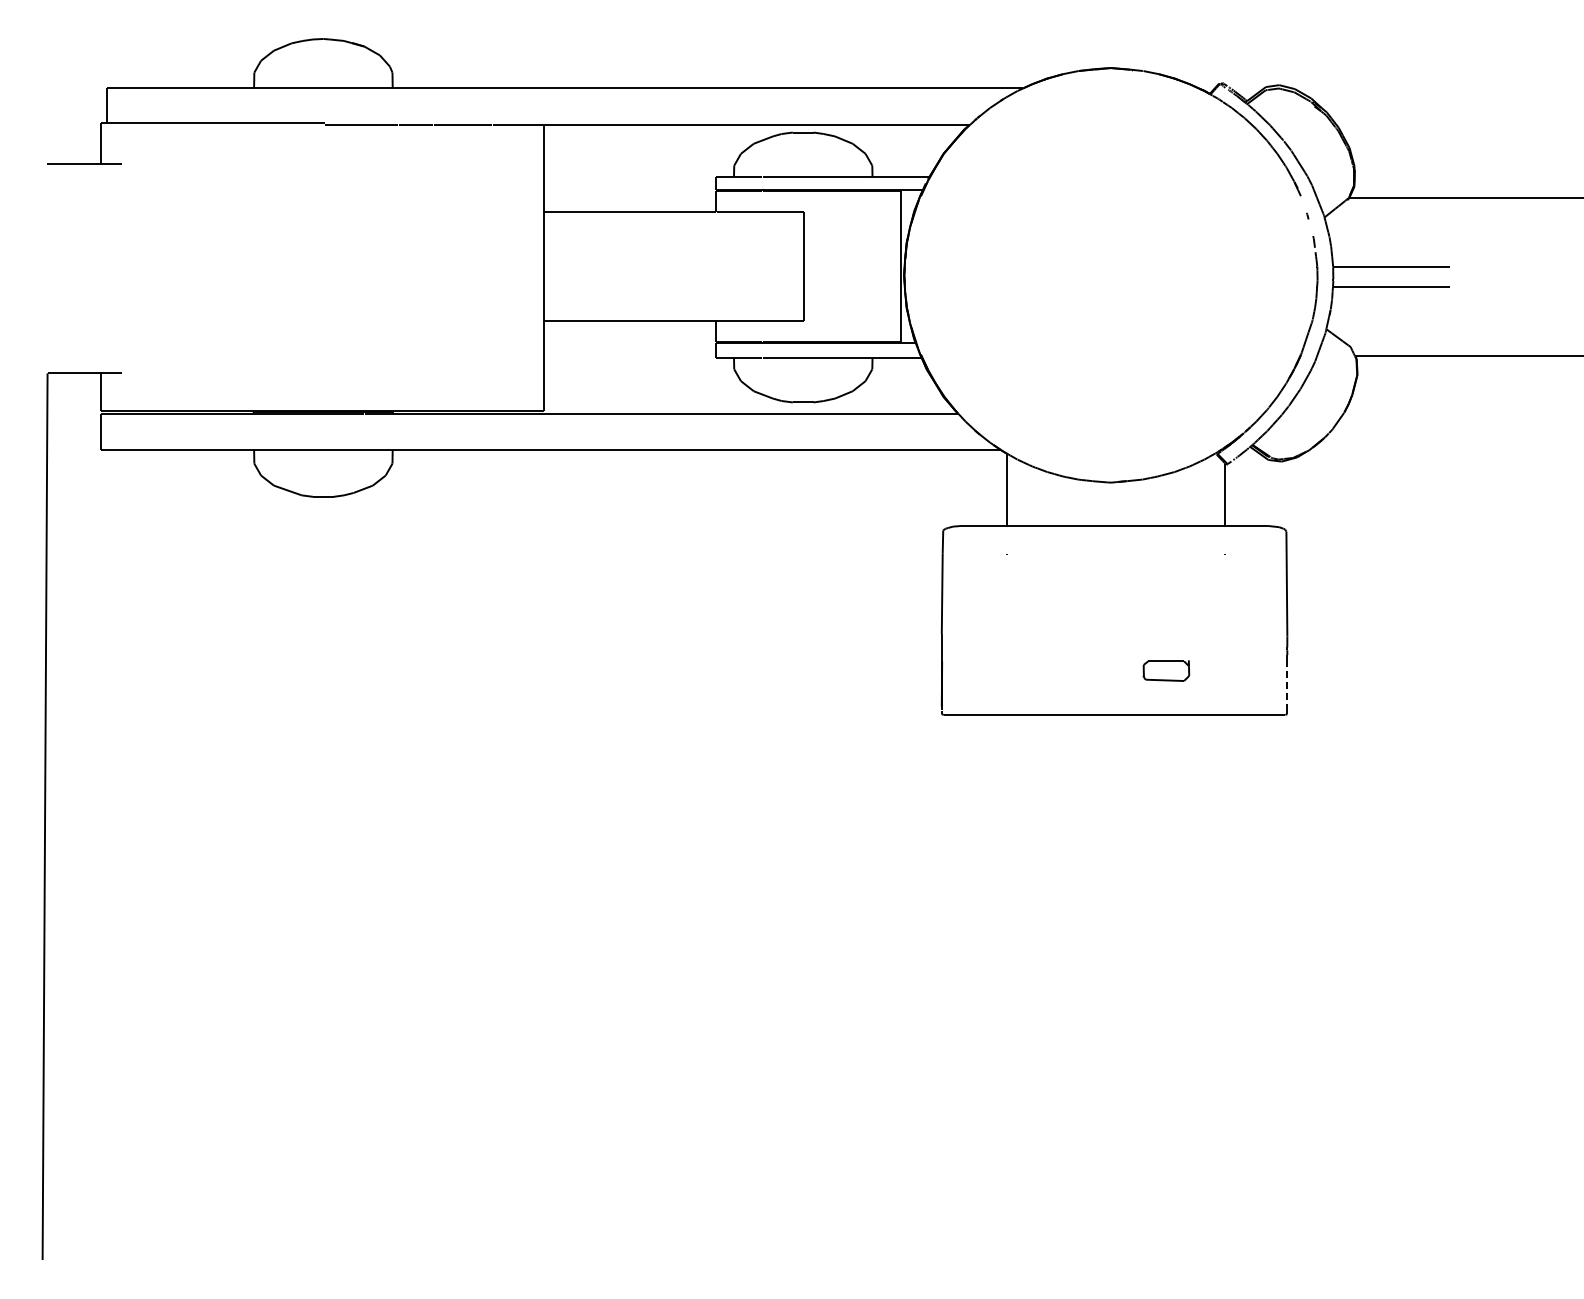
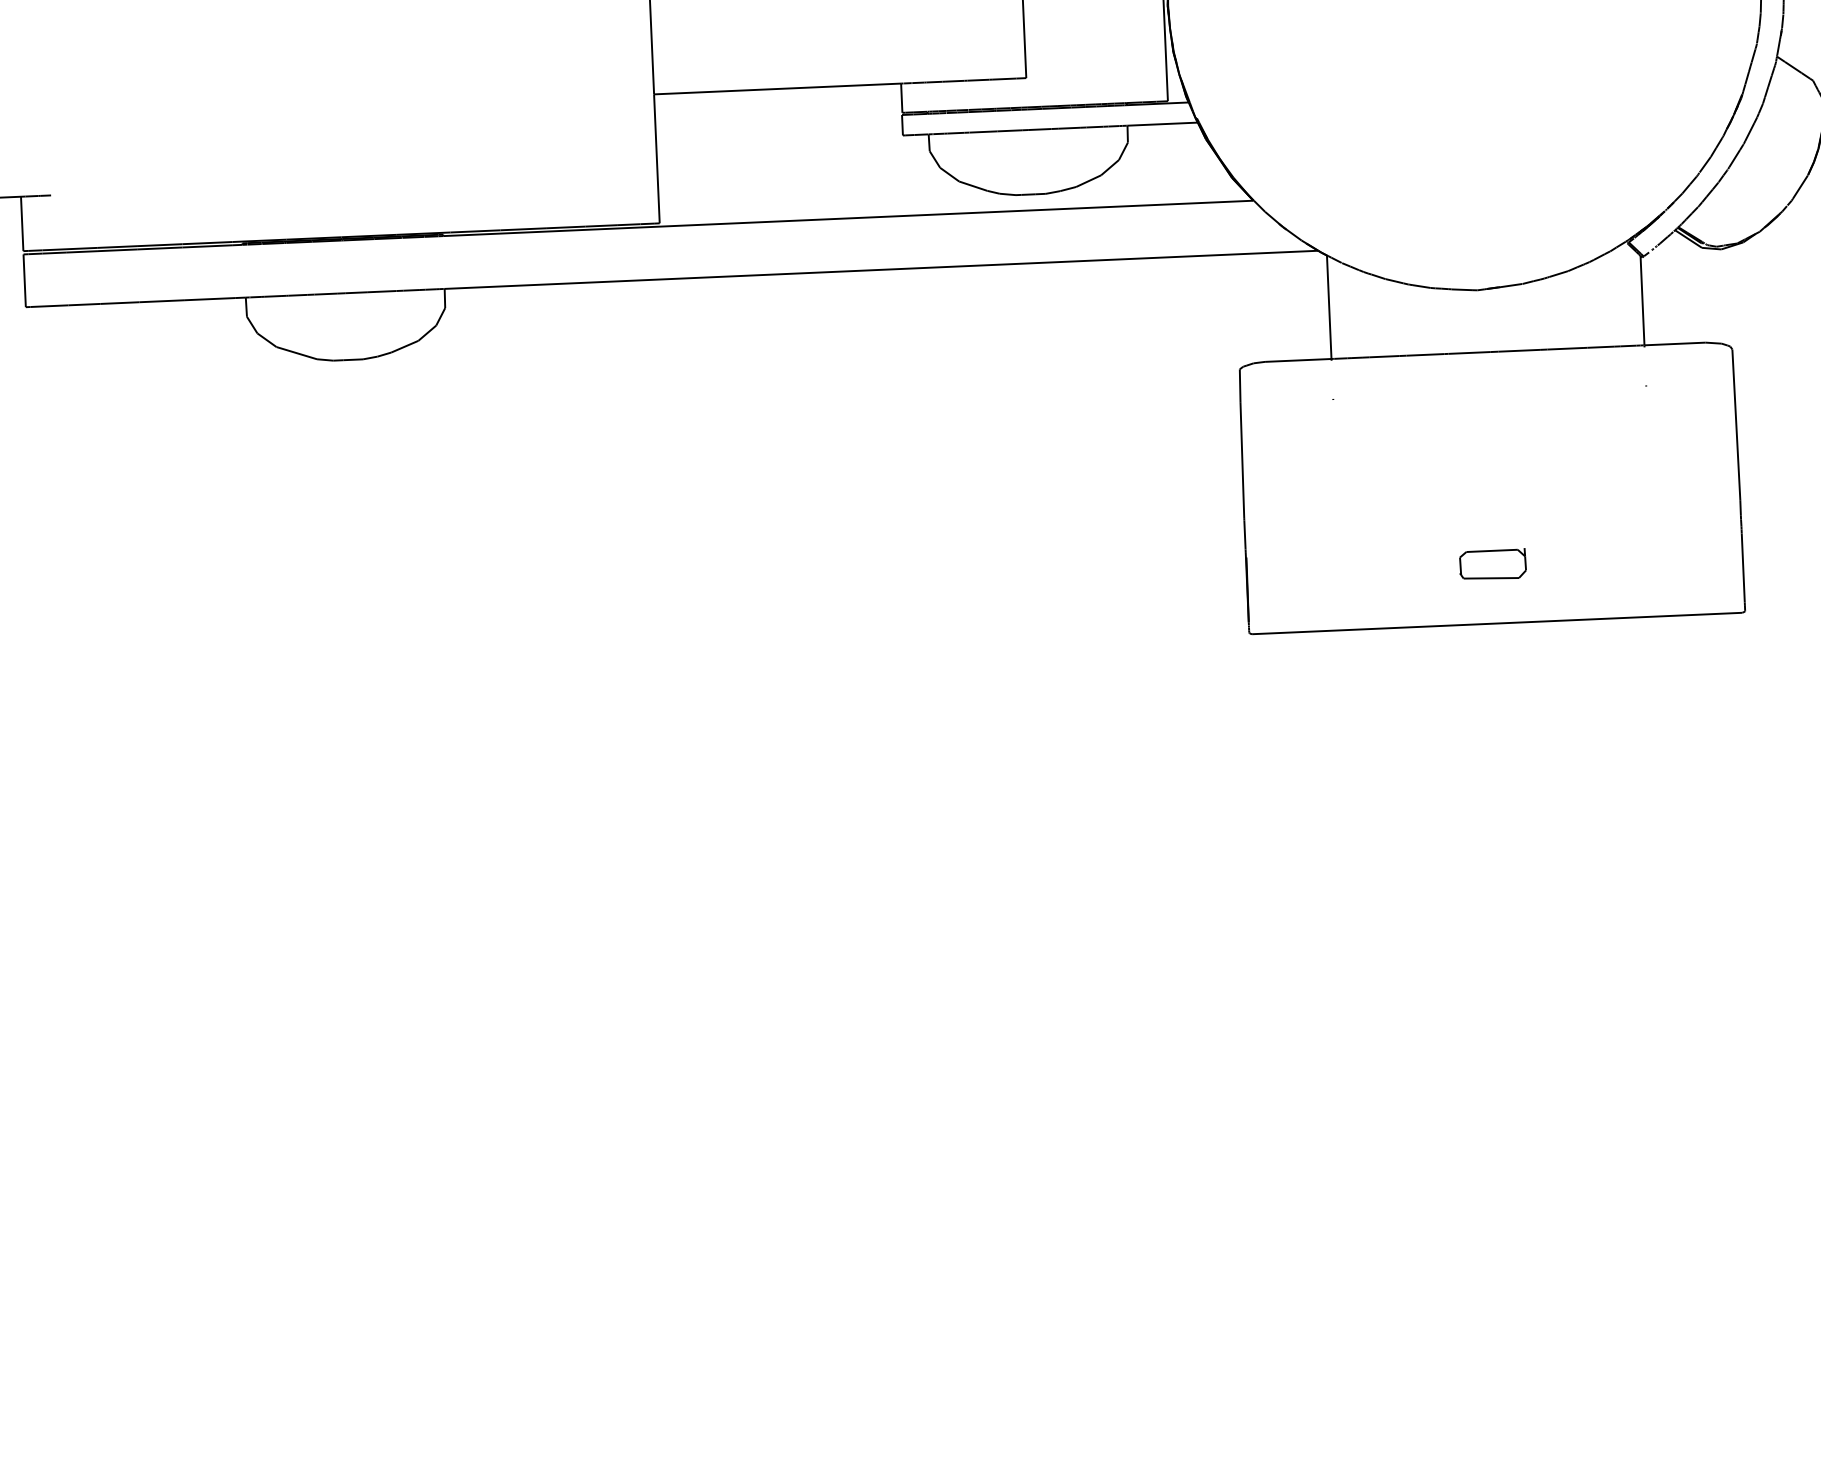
part: (1166, 670) -> (1493, 564), moved
line: (1287, 684) -> (1743, 568), dashed -> solid

